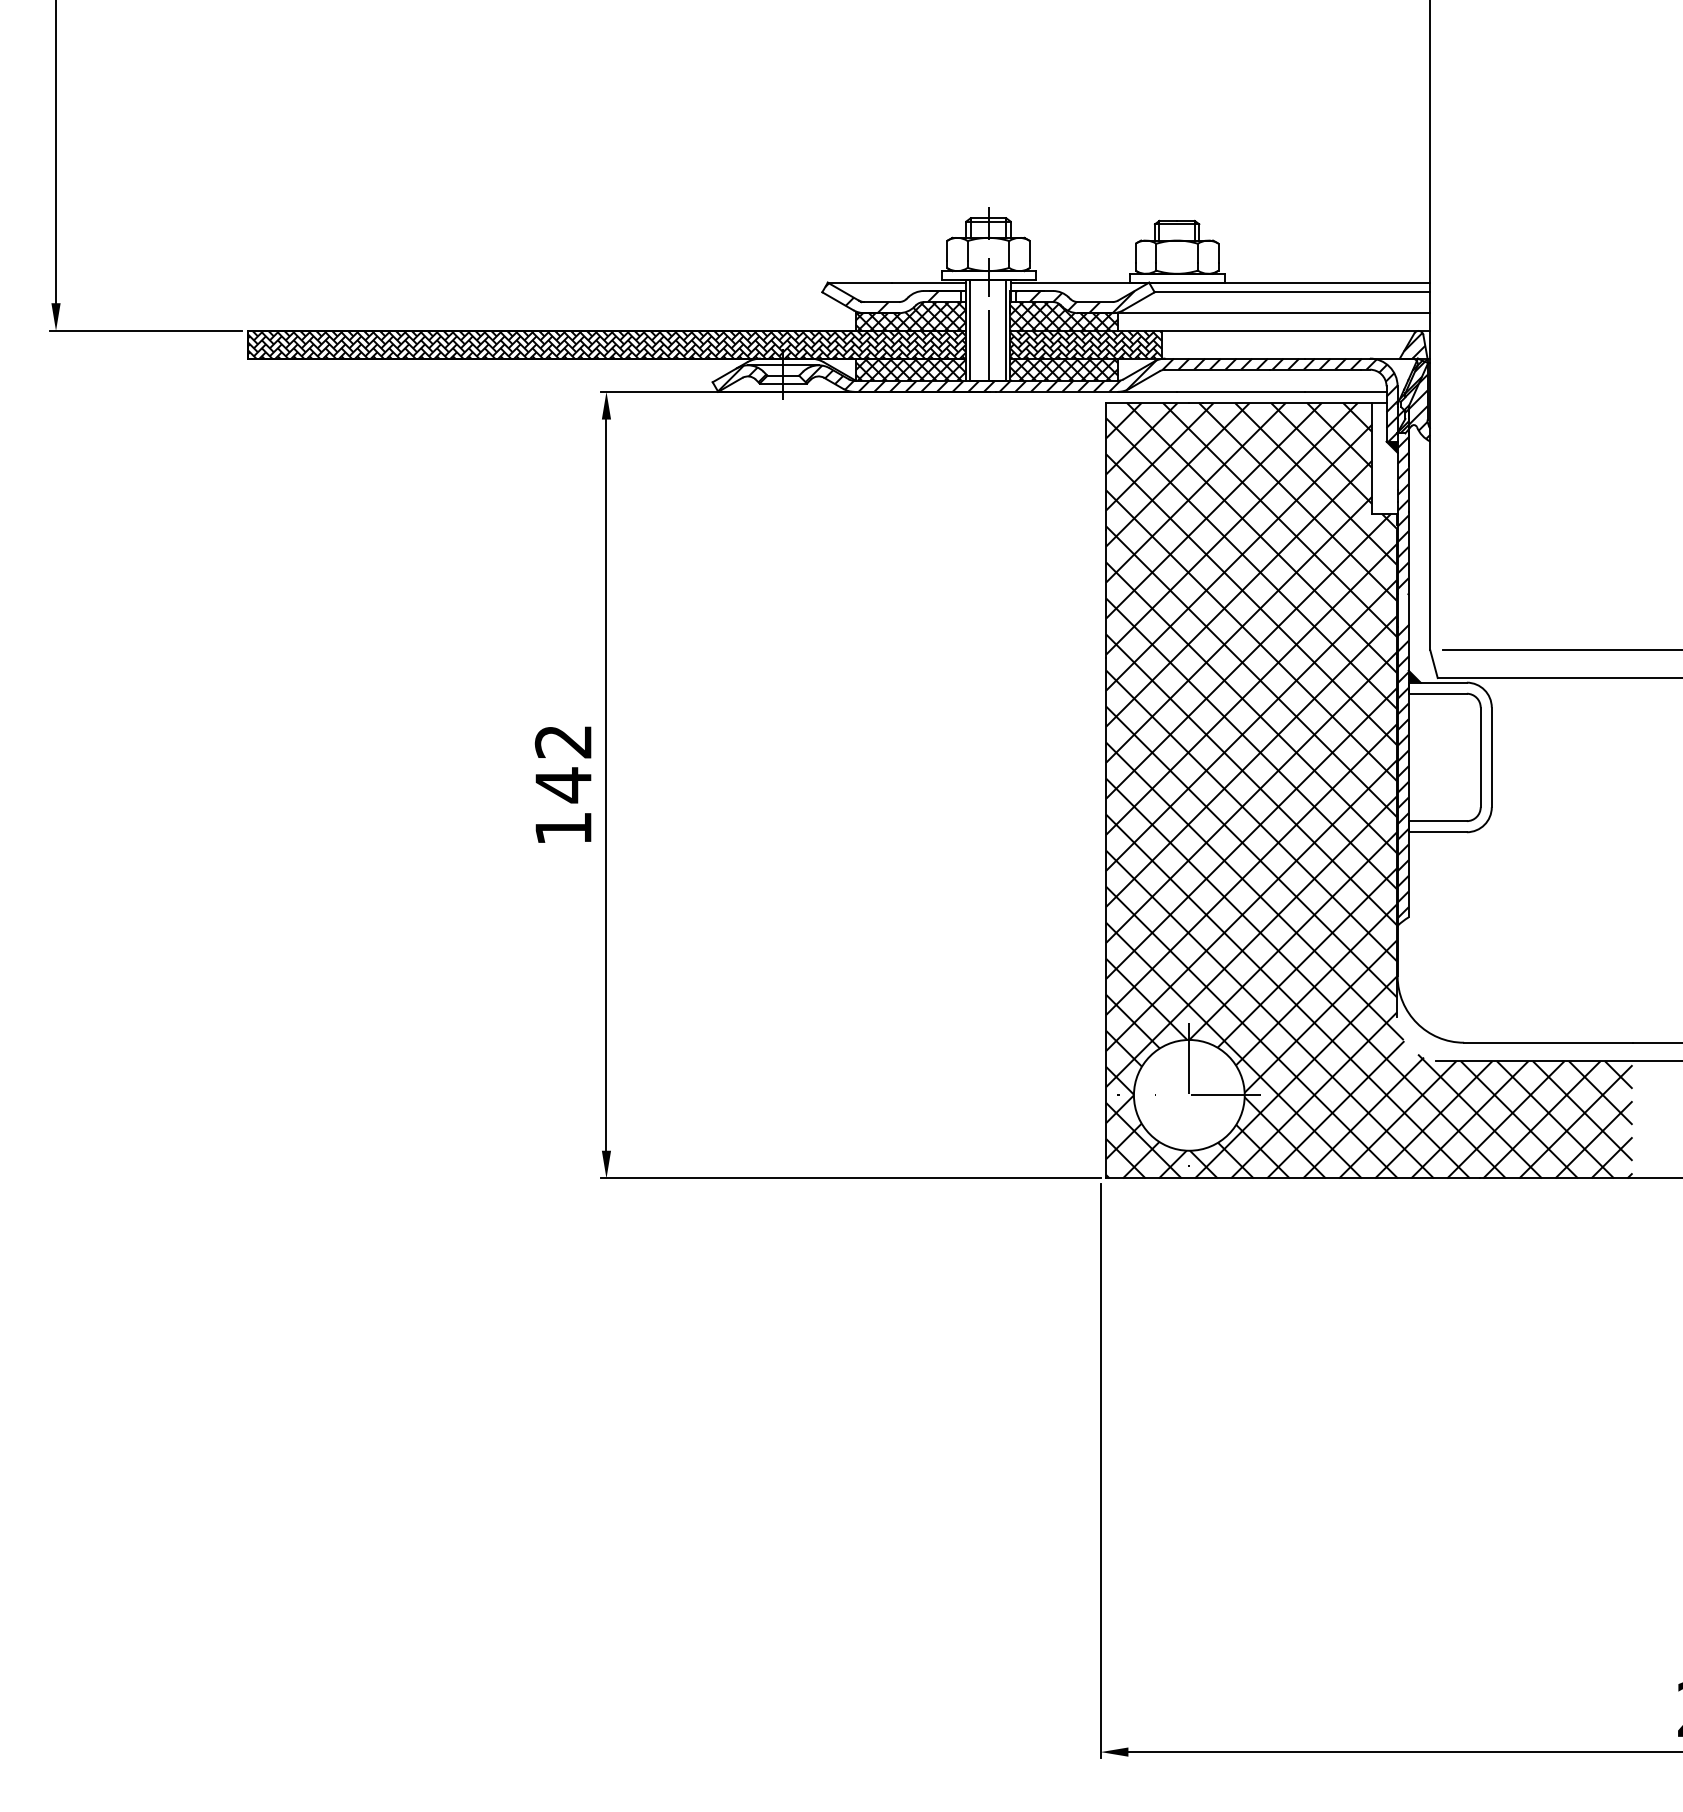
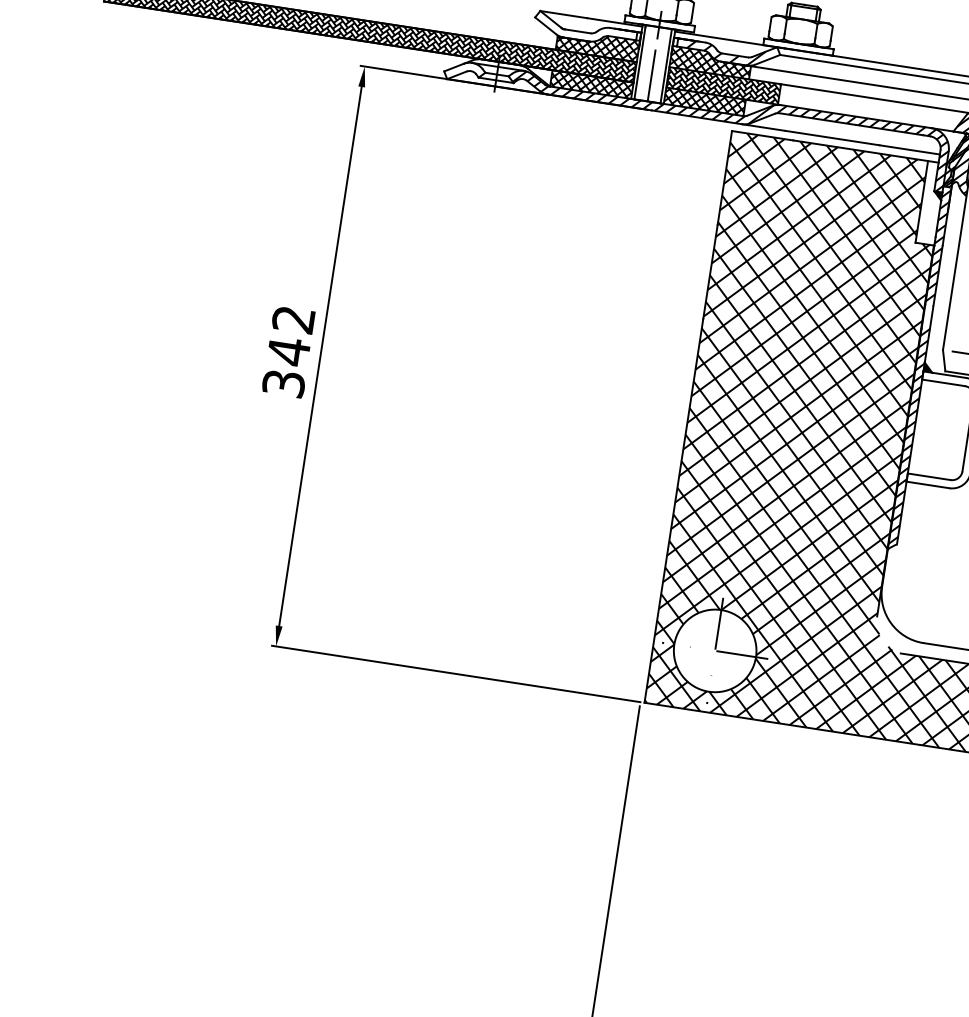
hatch: (881, 298) -> (578, 28), removed
hatch: (742, 378) -> (466, 72), removed
text: (563, 828) -> (283, 383), 142 -> 342

